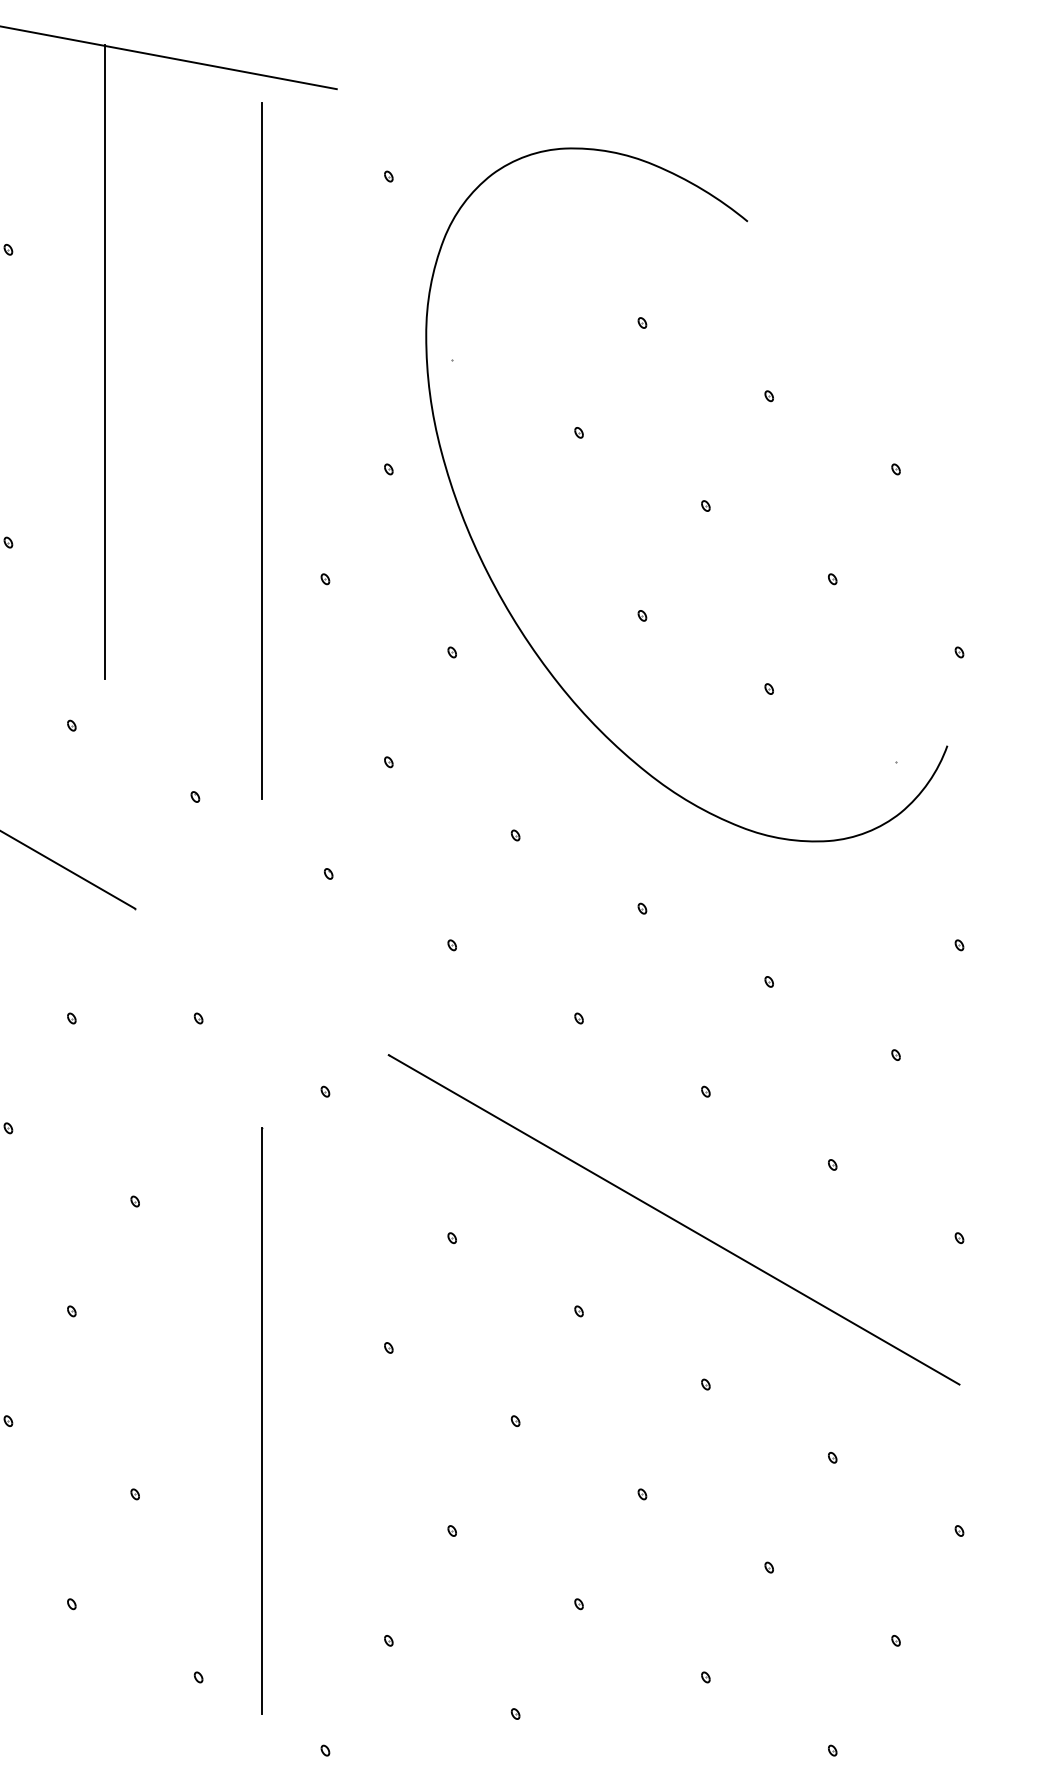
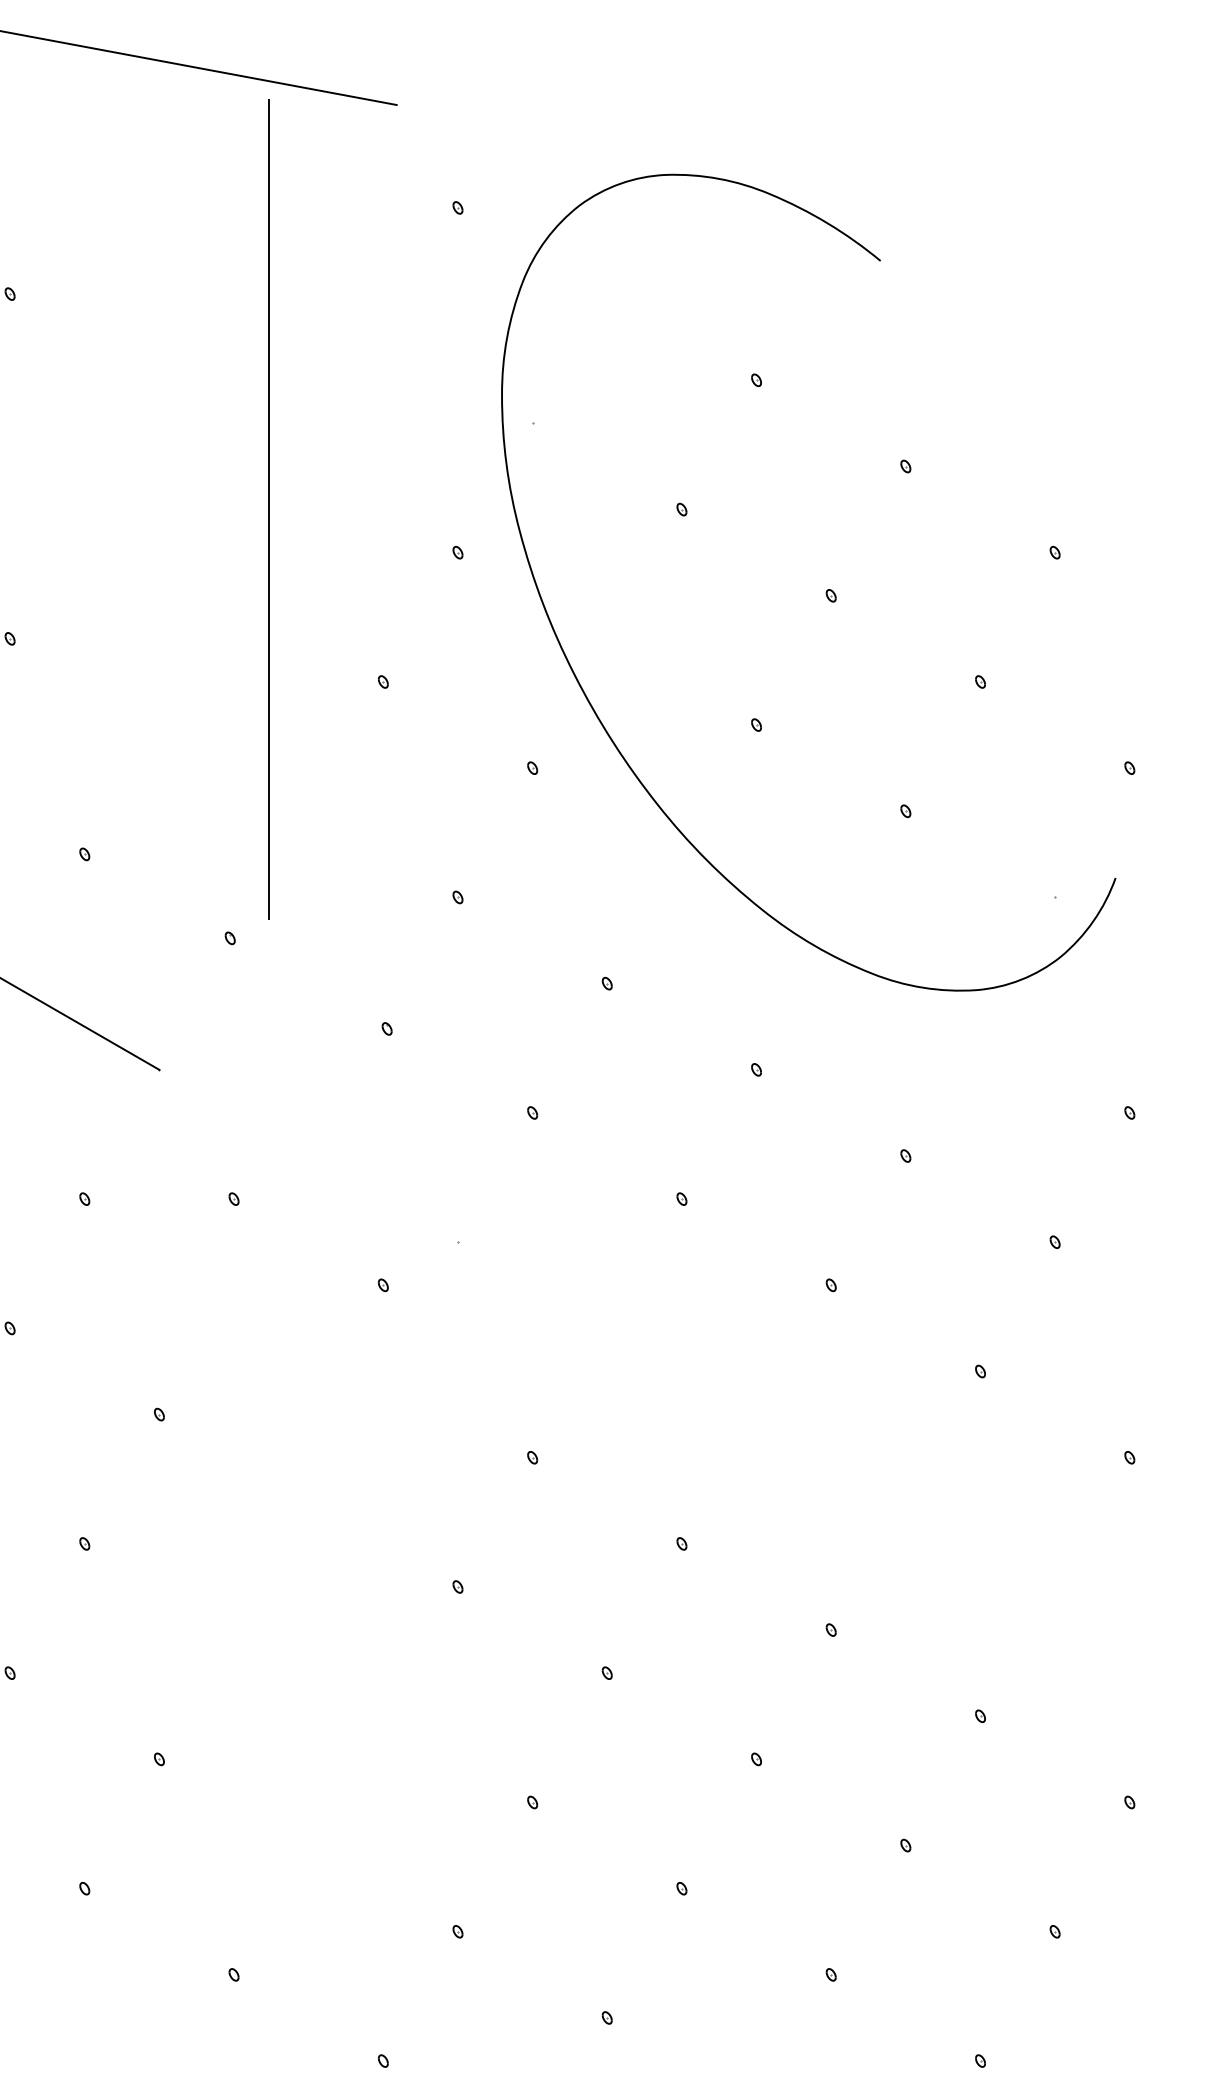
line: (104, 362) -> (123, 426), removed
line: (261, 451) -> (268, 509), moved
line: (673, 1220) -> (793, 1436), removed
line: (262, 1420) -> (309, 1672), removed

